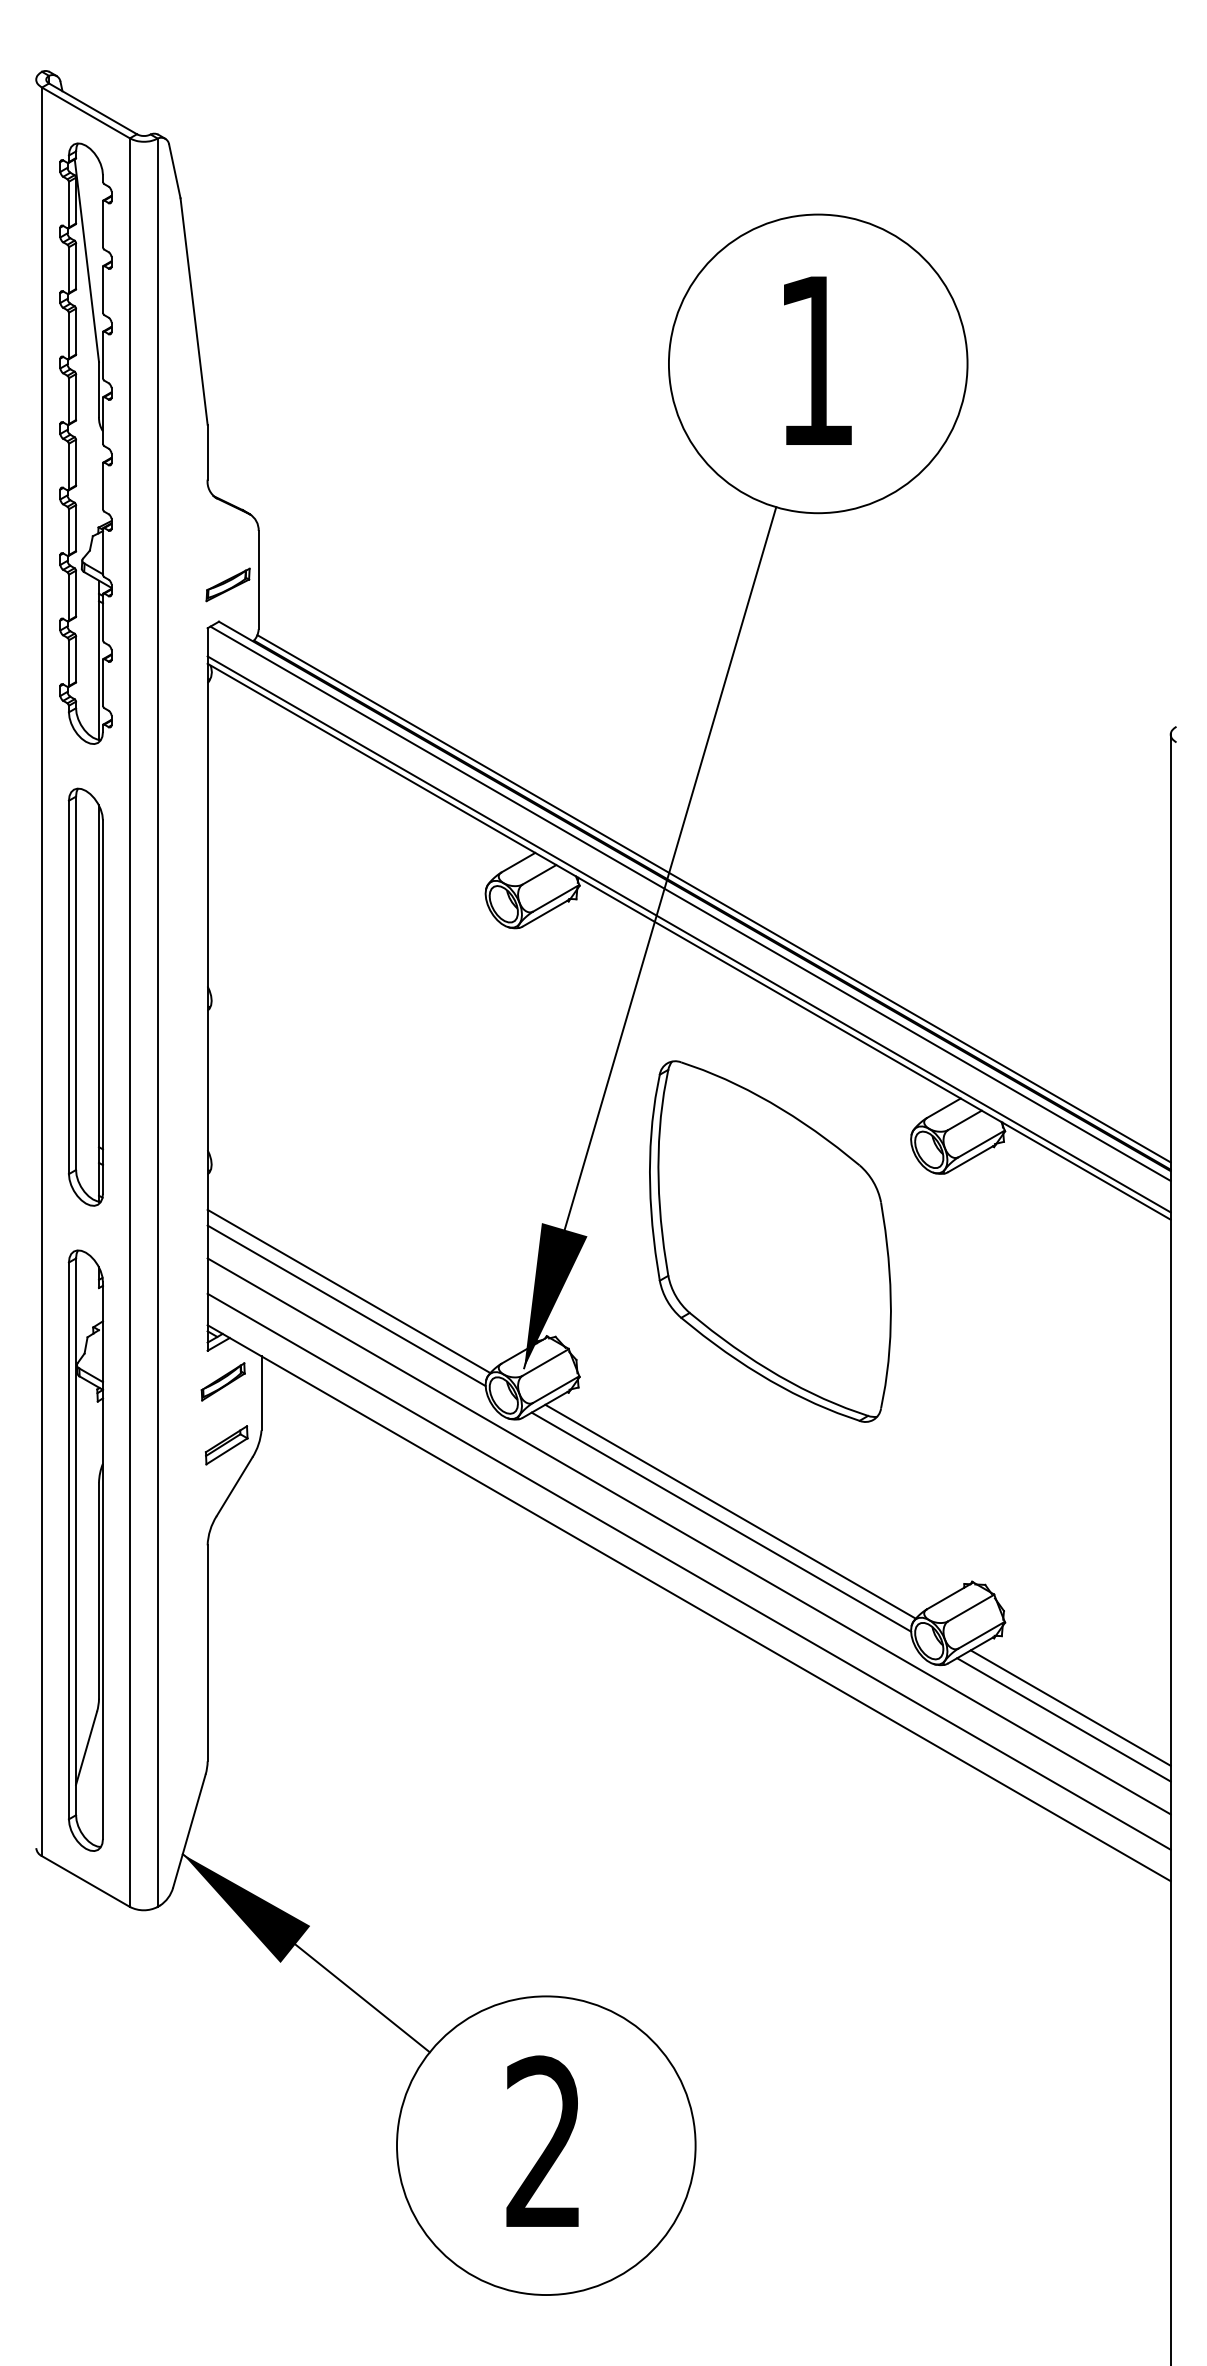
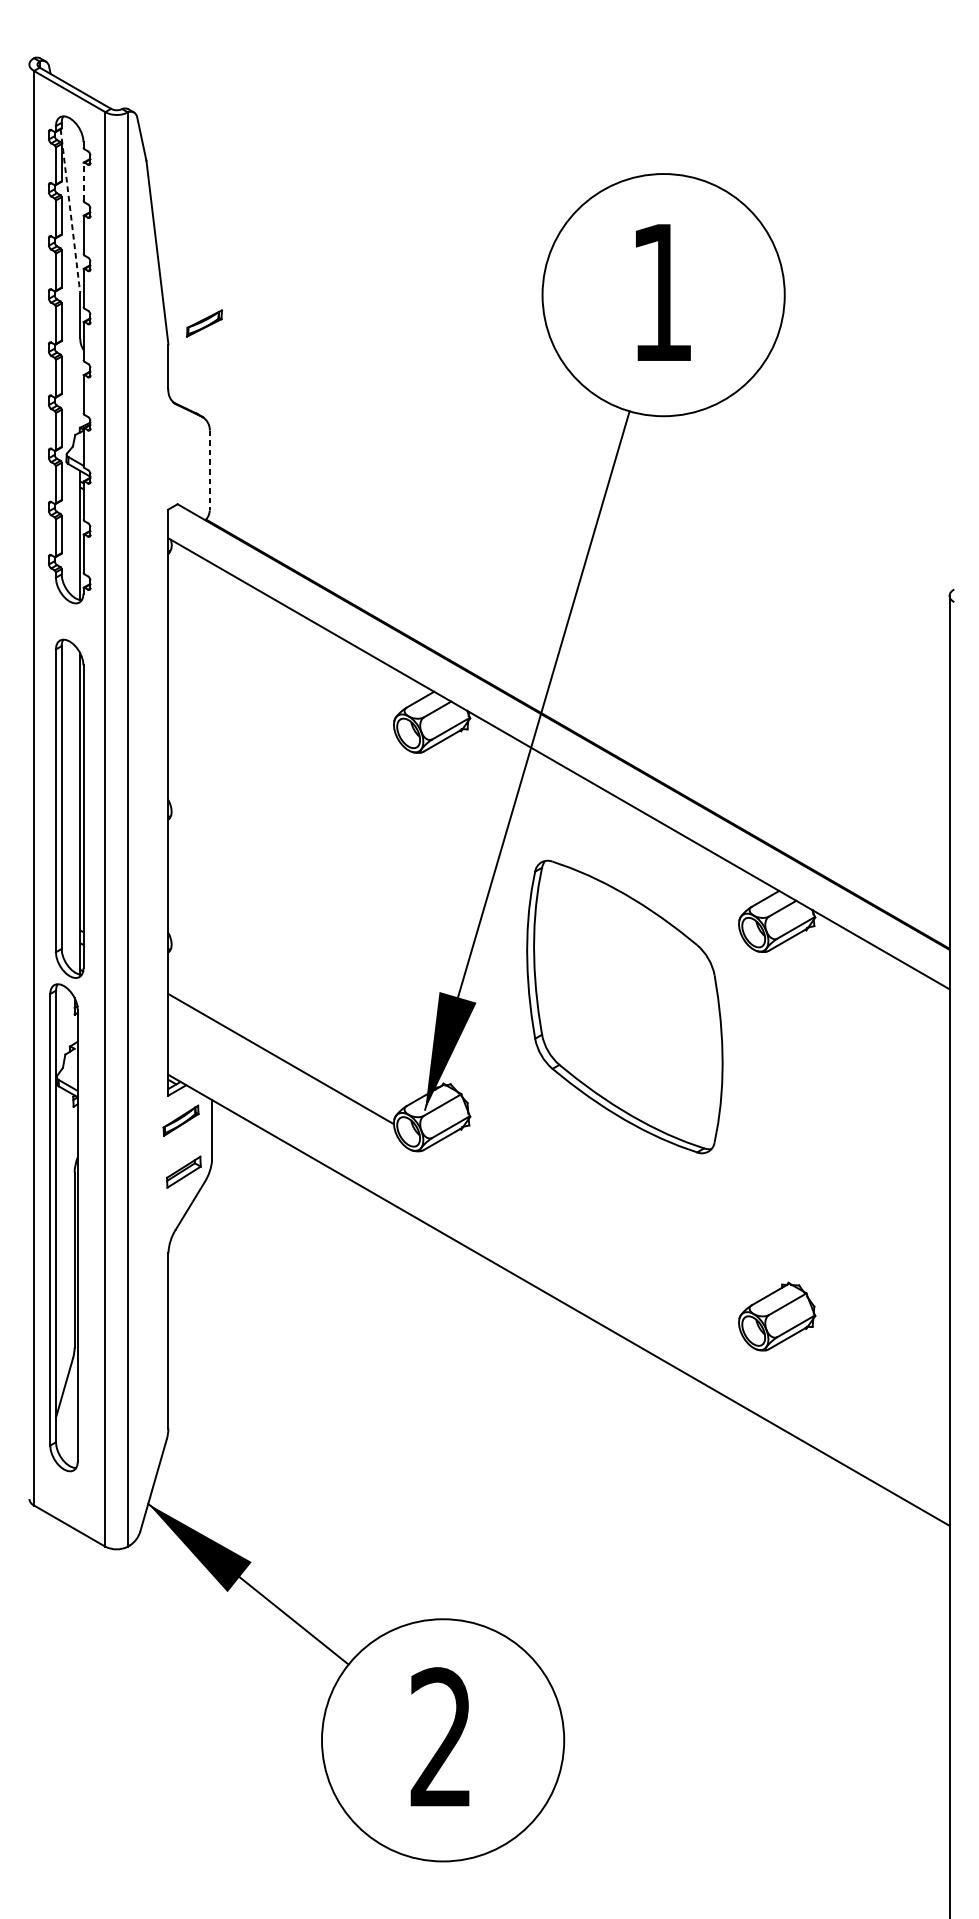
line: (102, 224) -> (83, 182), solid -> dashed
line: (86, 261) -> (70, 212), solid -> dashed
line: (258, 580) -> (209, 470), solid -> dashed
part: (227, 584) -> (203, 323), moved
line: (713, 898) -> (578, 728), removed
line: (690, 903) -> (560, 732), removed
line: (688, 934) -> (558, 757), removed
line: (348, 1291) -> (282, 1047), removed
line: (730, 1511) -> (592, 1225), removed
line: (721, 1521) -> (585, 1234), removed
line: (688, 1536) -> (558, 1246), removed
part: (85, 1550) -> (63, 1227), moved
line: (688, 1571) -> (558, 1274), removed
line: (1070, 1707) -> (868, 1384), removed
line: (1063, 1719) -> (862, 1394), removed

